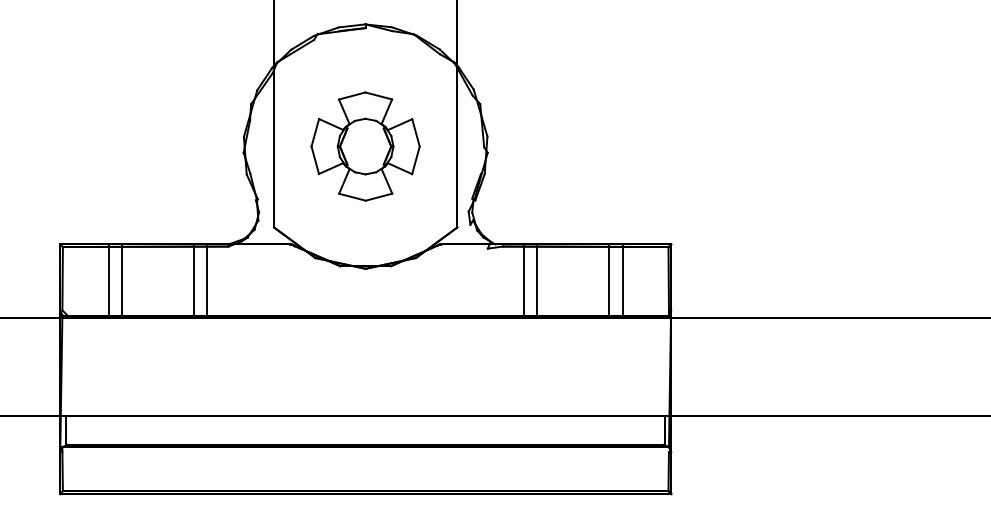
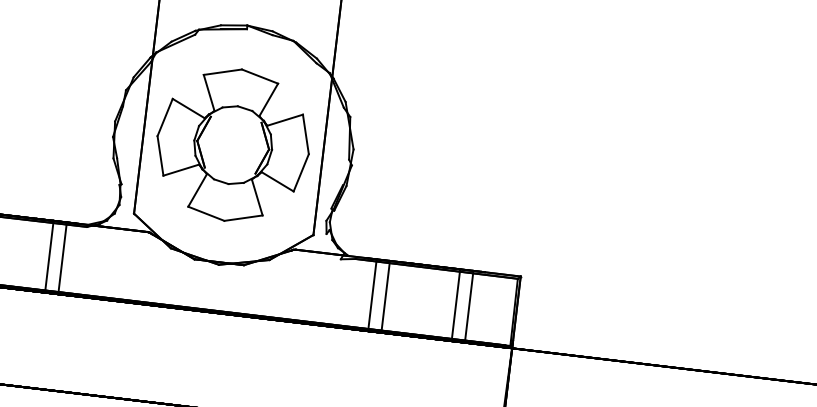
part: (365, 146) -> (233, 145), size x1.43

